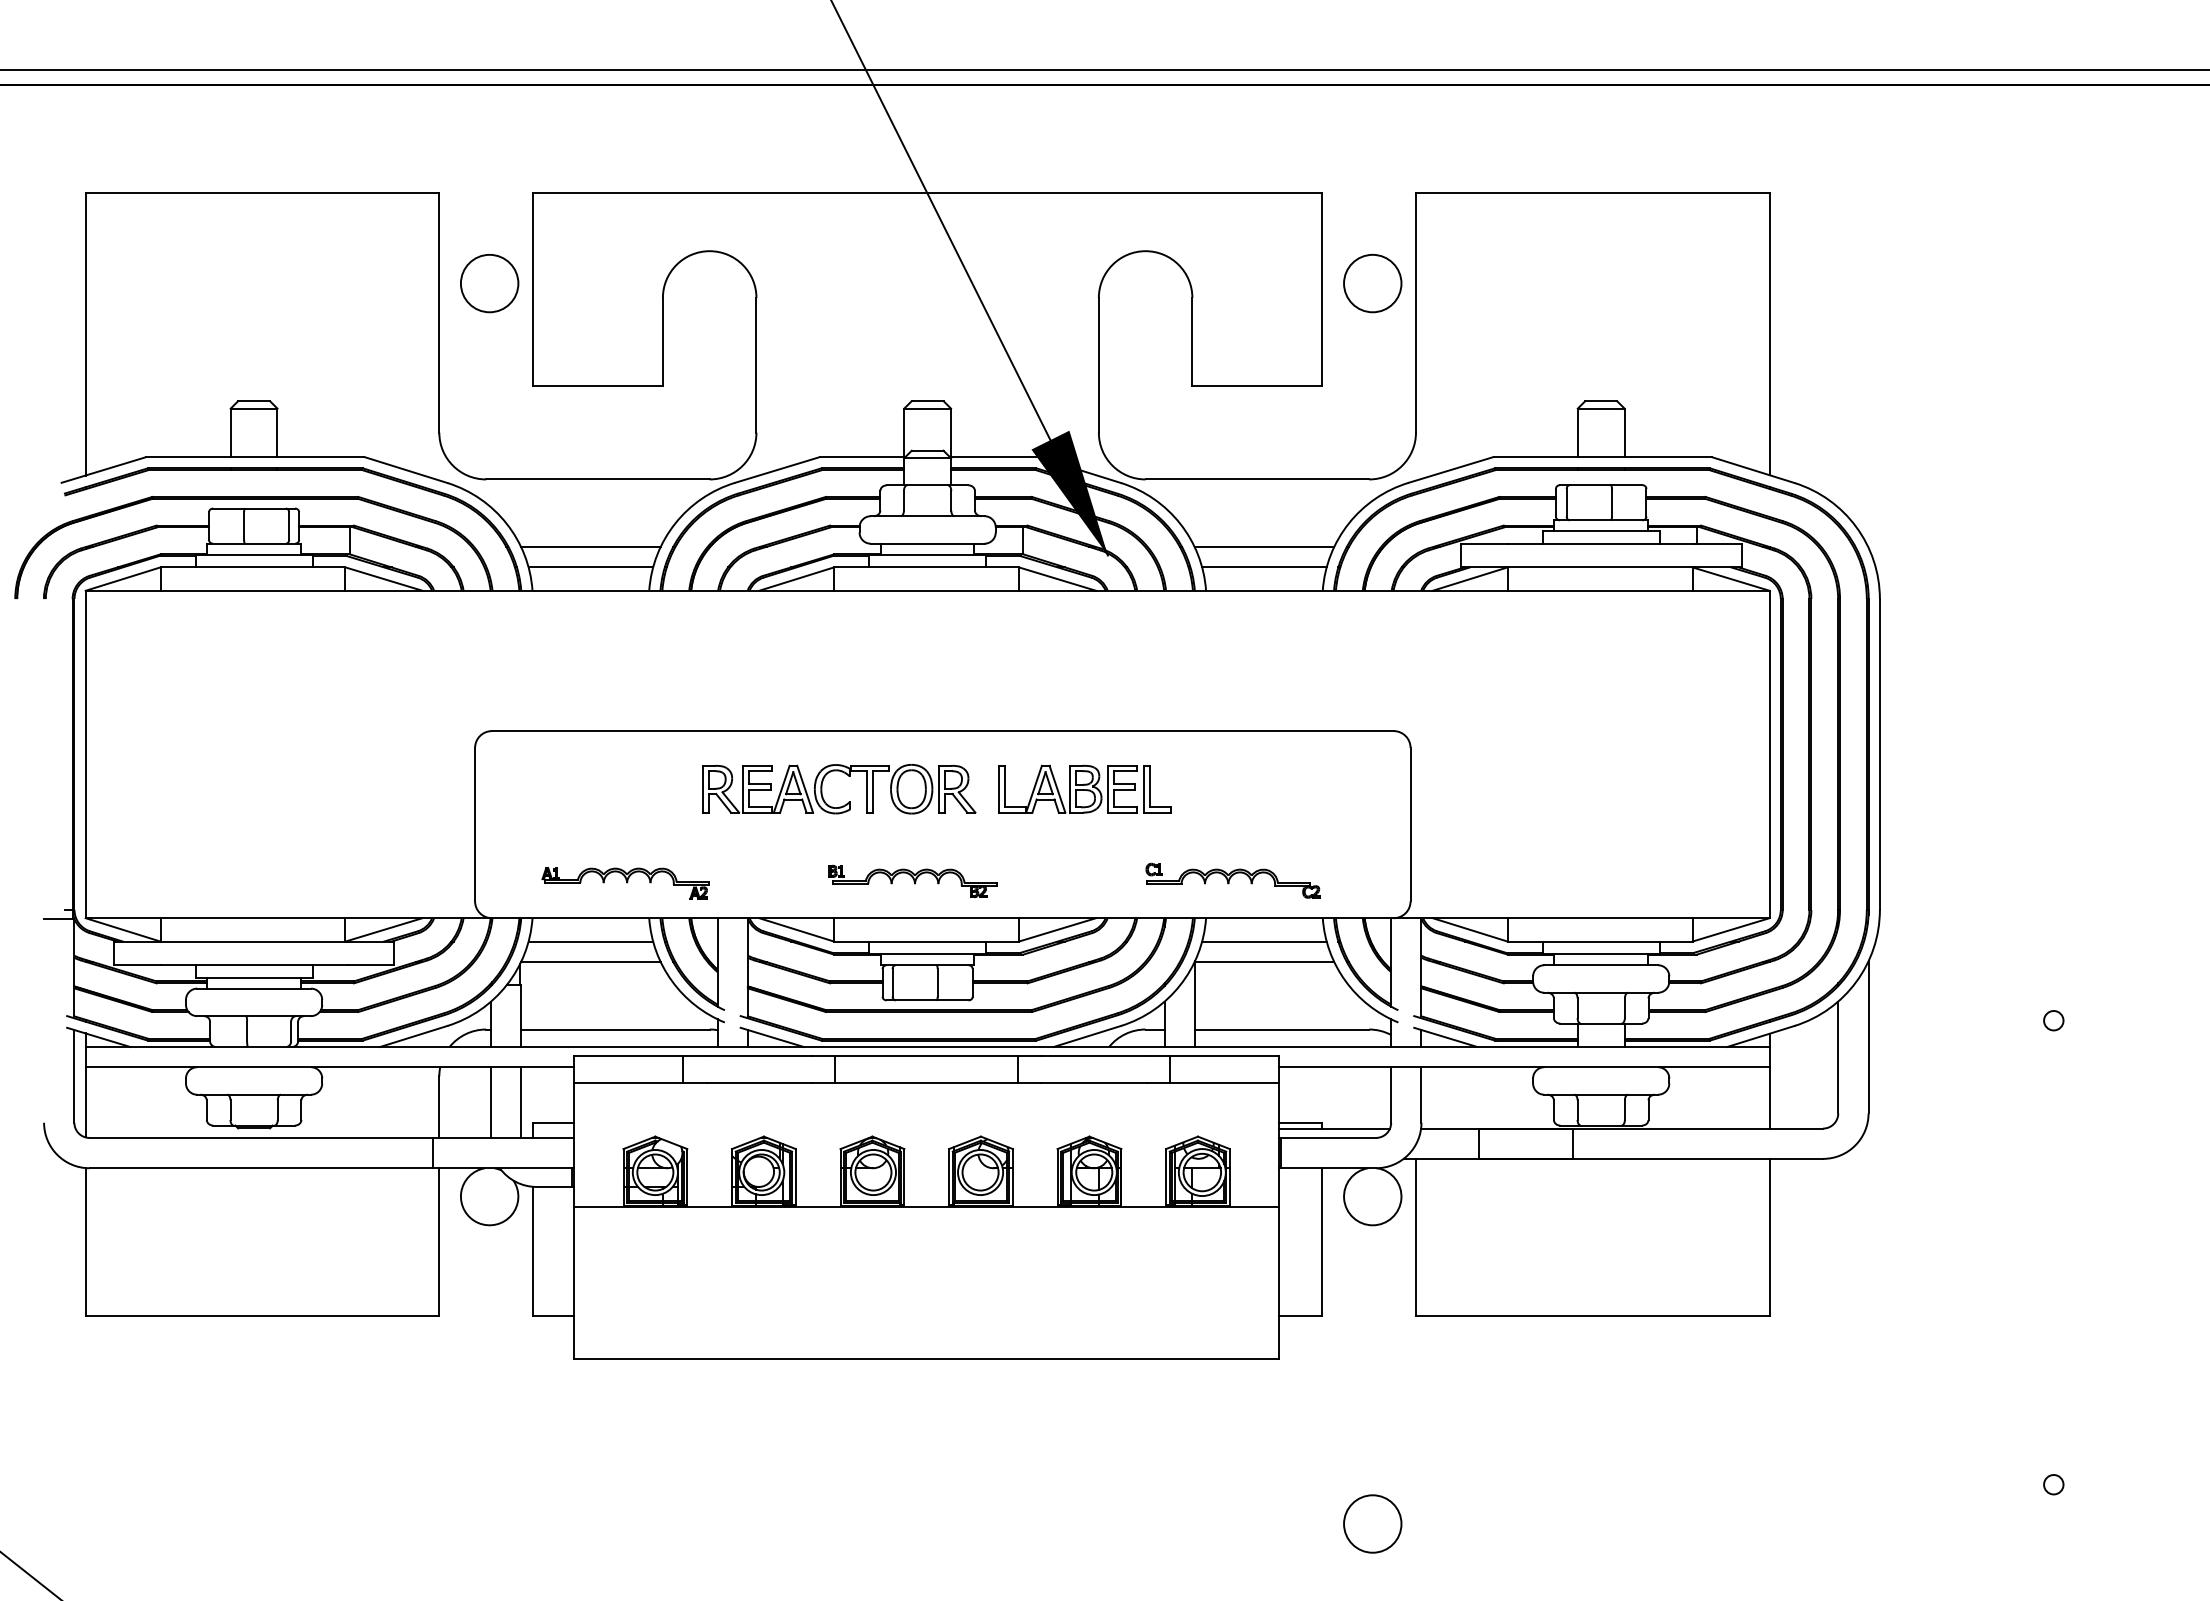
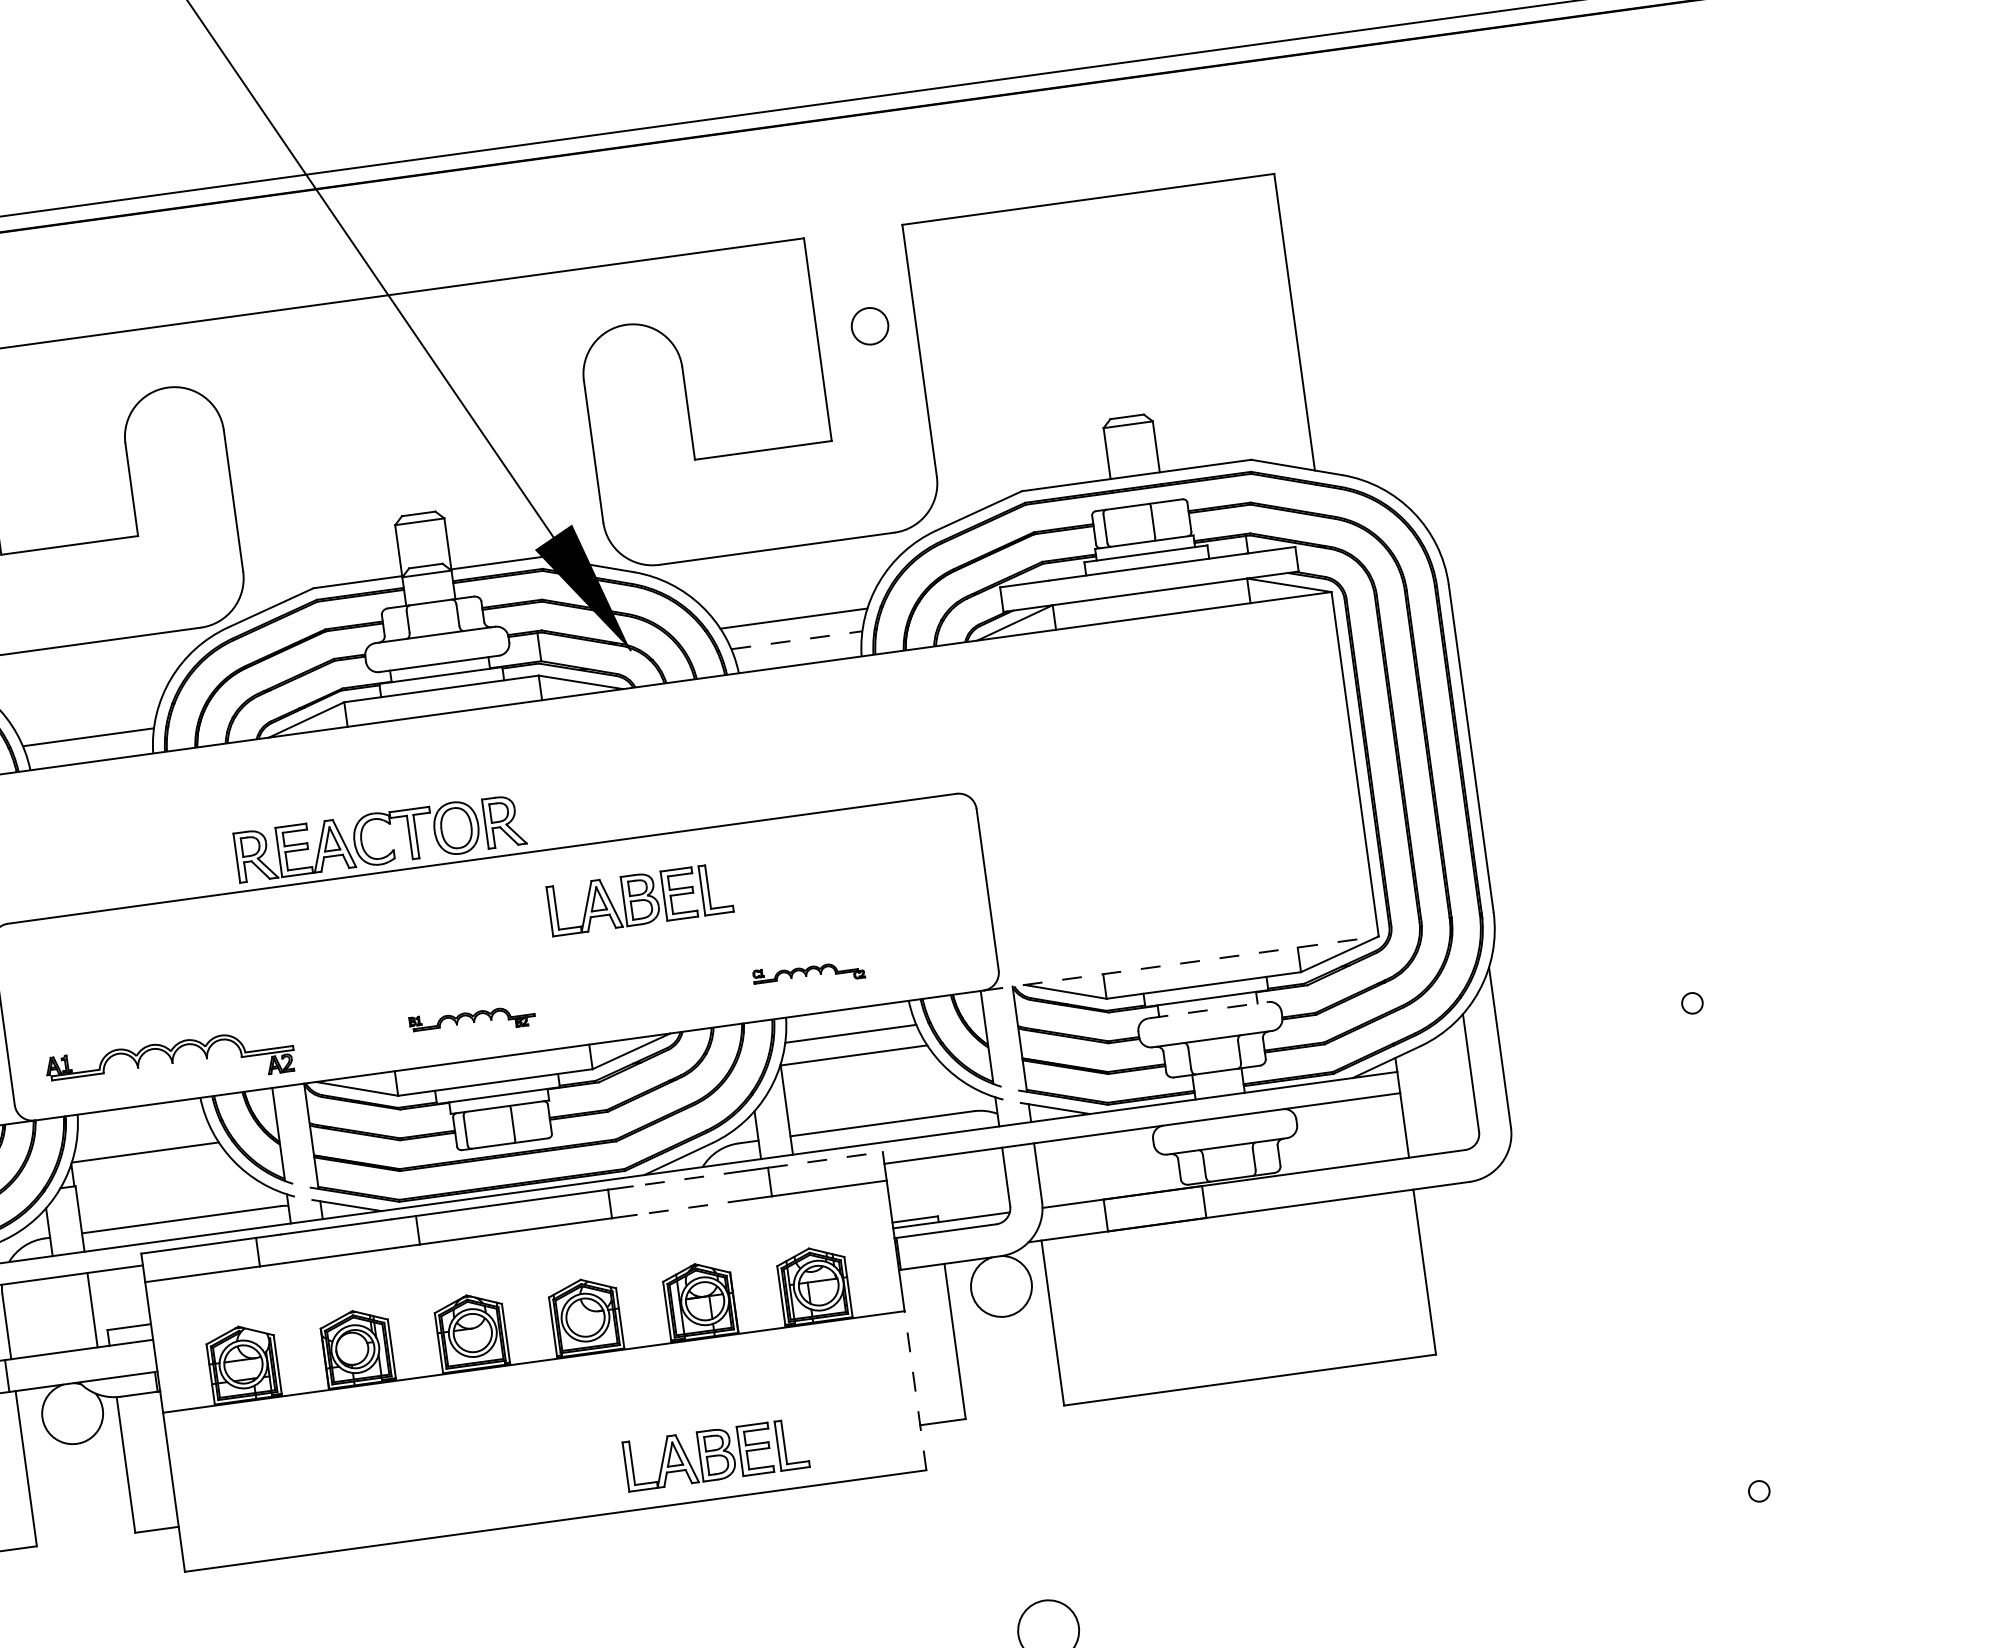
circle: (1372, 283) -> (869, 326), size x0.6
line: (590, 546) -> (85, 715), removed
line: (1264, 567) -> (796, 640), solid -> dashed
part: (848, 801) -> (391, 850), moved
part: (1232, 880) -> (808, 974), size x0.6
part: (912, 881) -> (471, 1021), size x0.7
part: (625, 883) -> (170, 1064), size x1.4
line: (1581, 918) -> (1180, 963), solid -> dashed
line: (590, 941) -> (141, 1130), removed
line: (1601, 965) -> (1208, 1010), solid -> dashed
line: (1094, 1056) -> (688, 1179), solid -> dashed
line: (1224, 1056) -> (825, 1160), solid -> dashed
line: (1094, 1083) -> (692, 1207), solid -> dashed
line: (491, 1102) -> (61, 1314), removed
line: (1279, 1282) -> (915, 1390), solid -> dashed
part: (1084, 1316) -> (715, 1454), added

